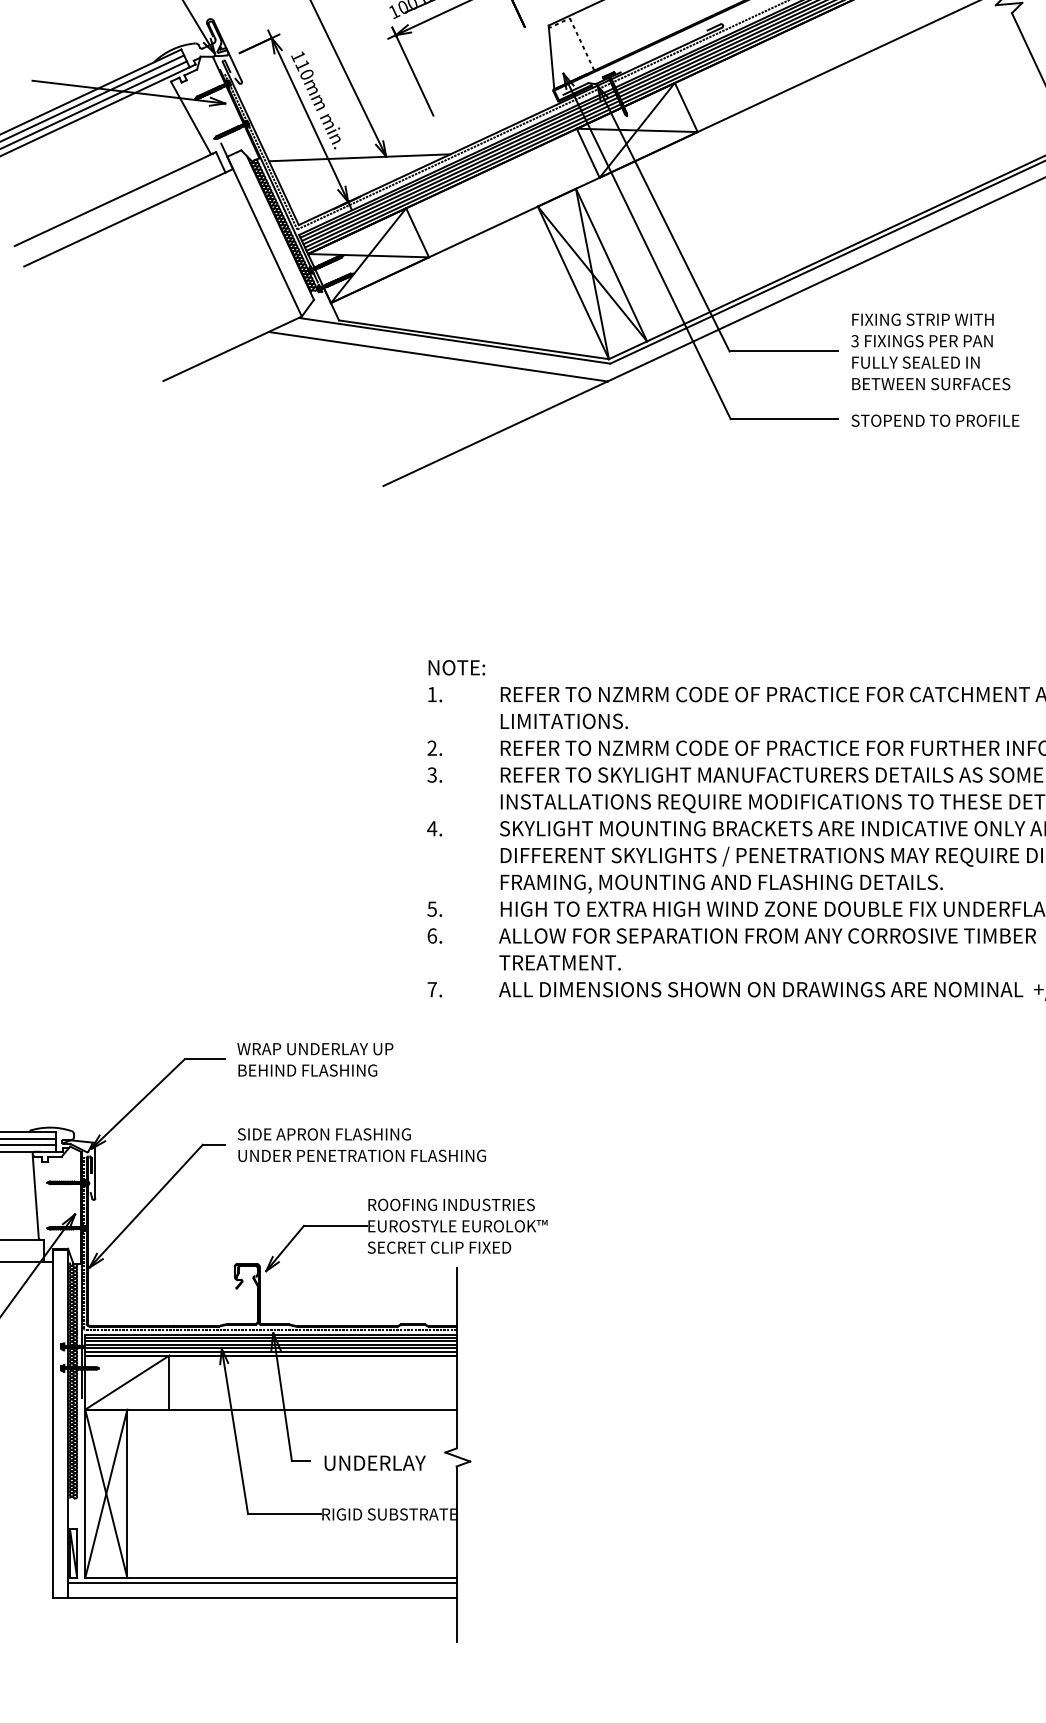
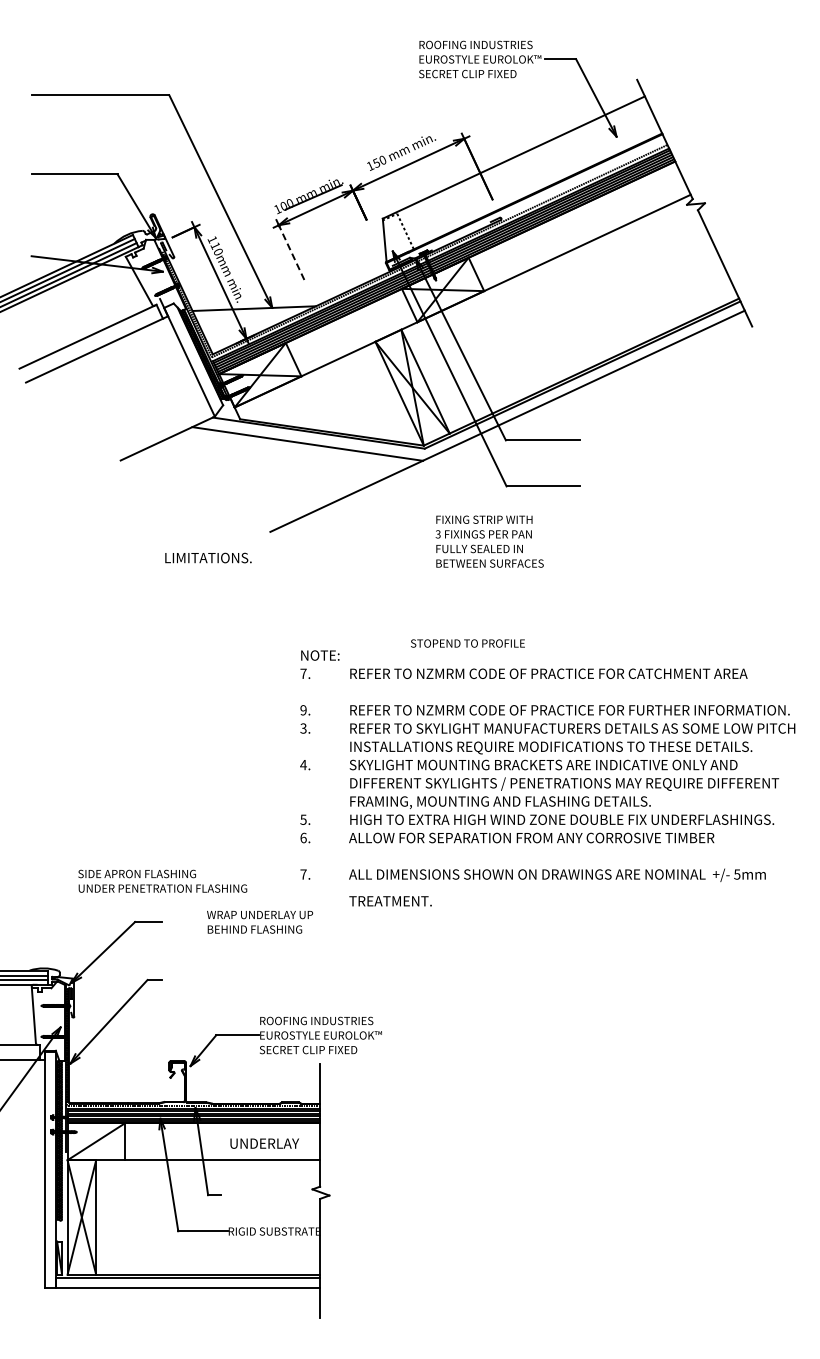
line: (412, 70) -> (290, 249), solid -> dashed
text: (930, 351) -> (489, 541), moved
text: (934, 420) -> (467, 643), moved
text: (432, 694) -> (303, 673), 1. -> 7.
text: (564, 720) -> (208, 557), moved
text: (432, 748) -> (303, 710), 2. -> 9.
text: (559, 963) -> (390, 901), moved
text: (315, 1060) -> (260, 922), moved
text: (361, 1143) -> (162, 880), moved
text: (374, 1462) -> (264, 1143), moved

